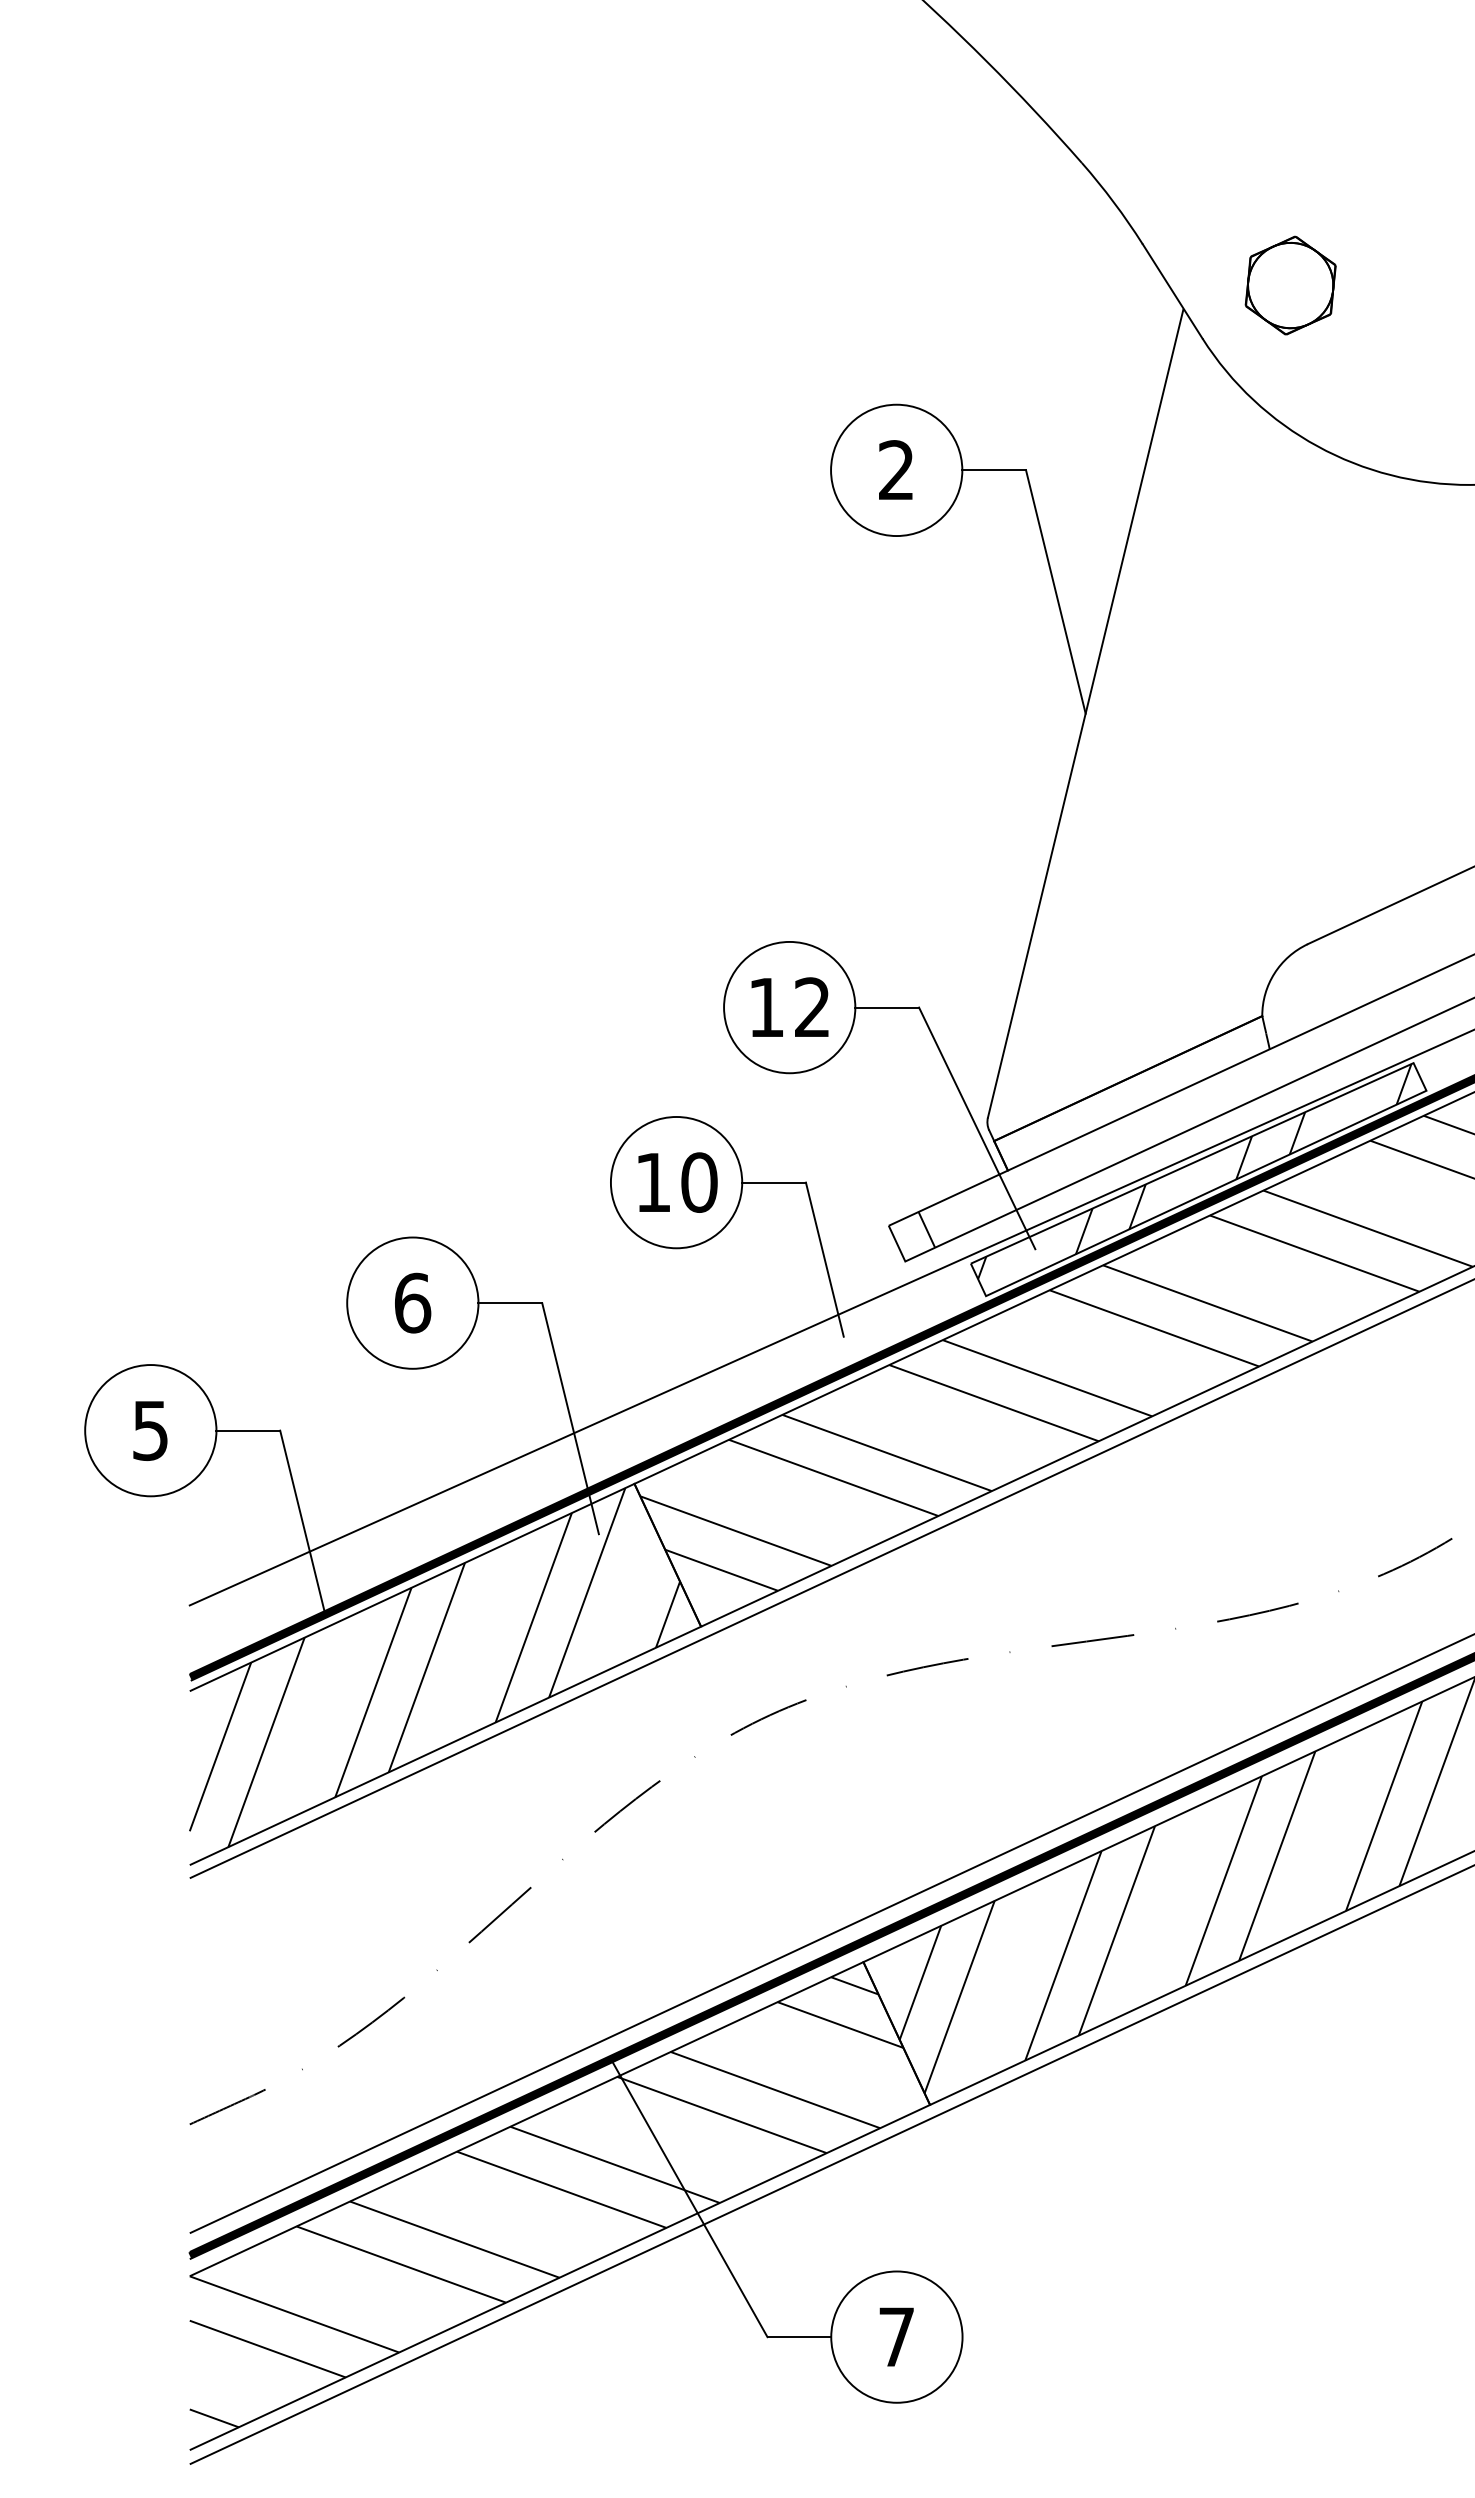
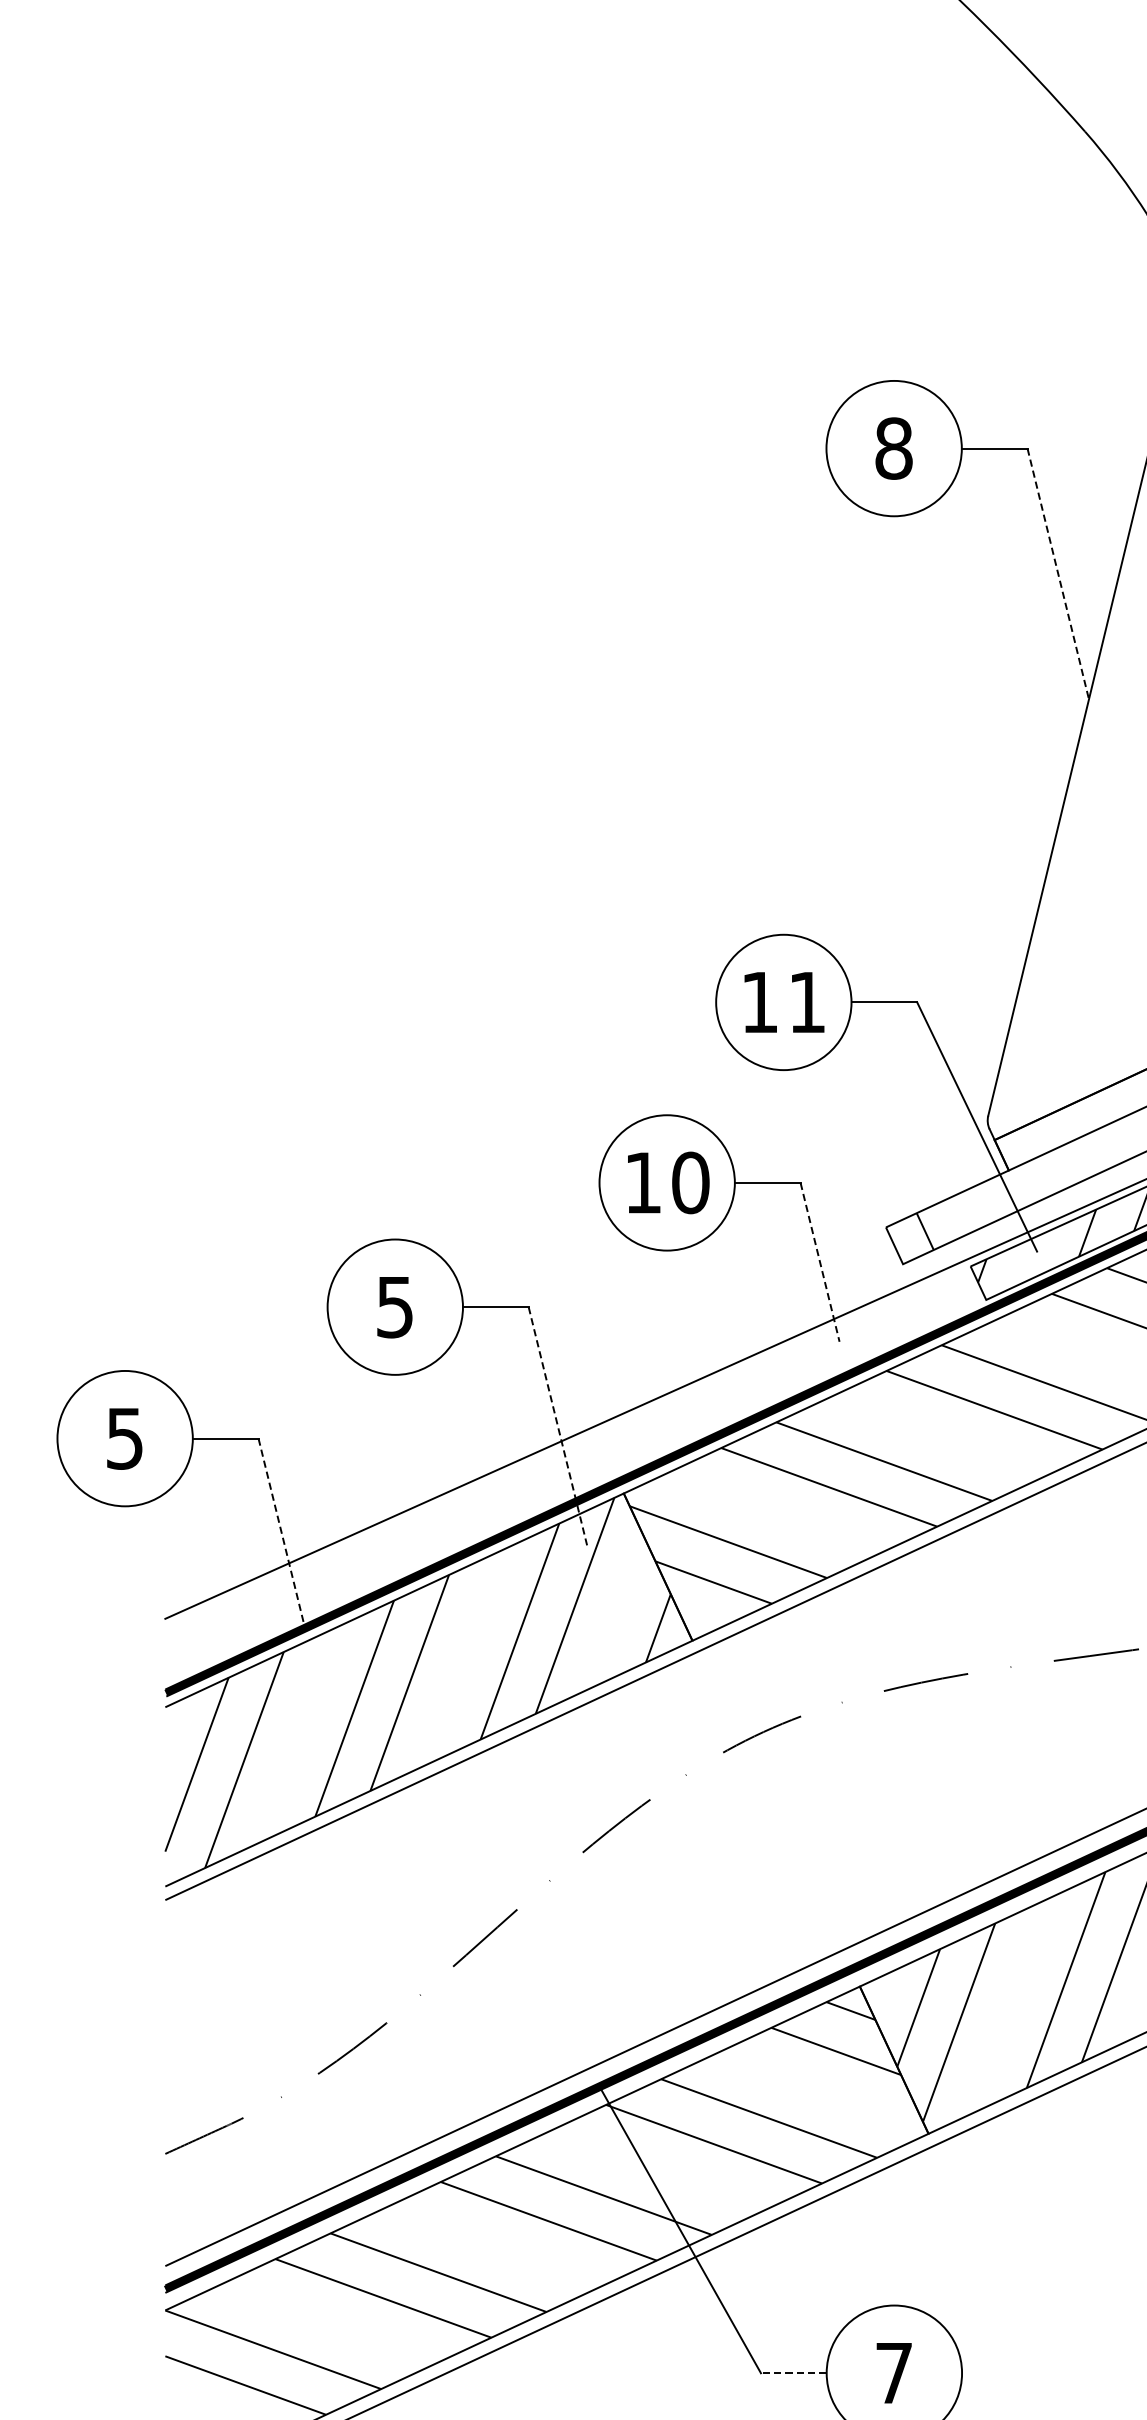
text: (896, 470) -> (893, 448), 2 -> 8
line: (1055, 592) -> (1057, 574), solid -> dashed
text: (811, 1006) -> (806, 1001), 12 -> 11
line: (824, 1260) -> (819, 1263), solid -> dashed
text: (413, 1302) -> (395, 1306), 6 -> 5
line: (570, 1418) -> (557, 1426), solid -> dashed
line: (302, 1523) -> (281, 1534), solid -> dashed
line: (799, 2337) -> (793, 2373), solid -> dashed

